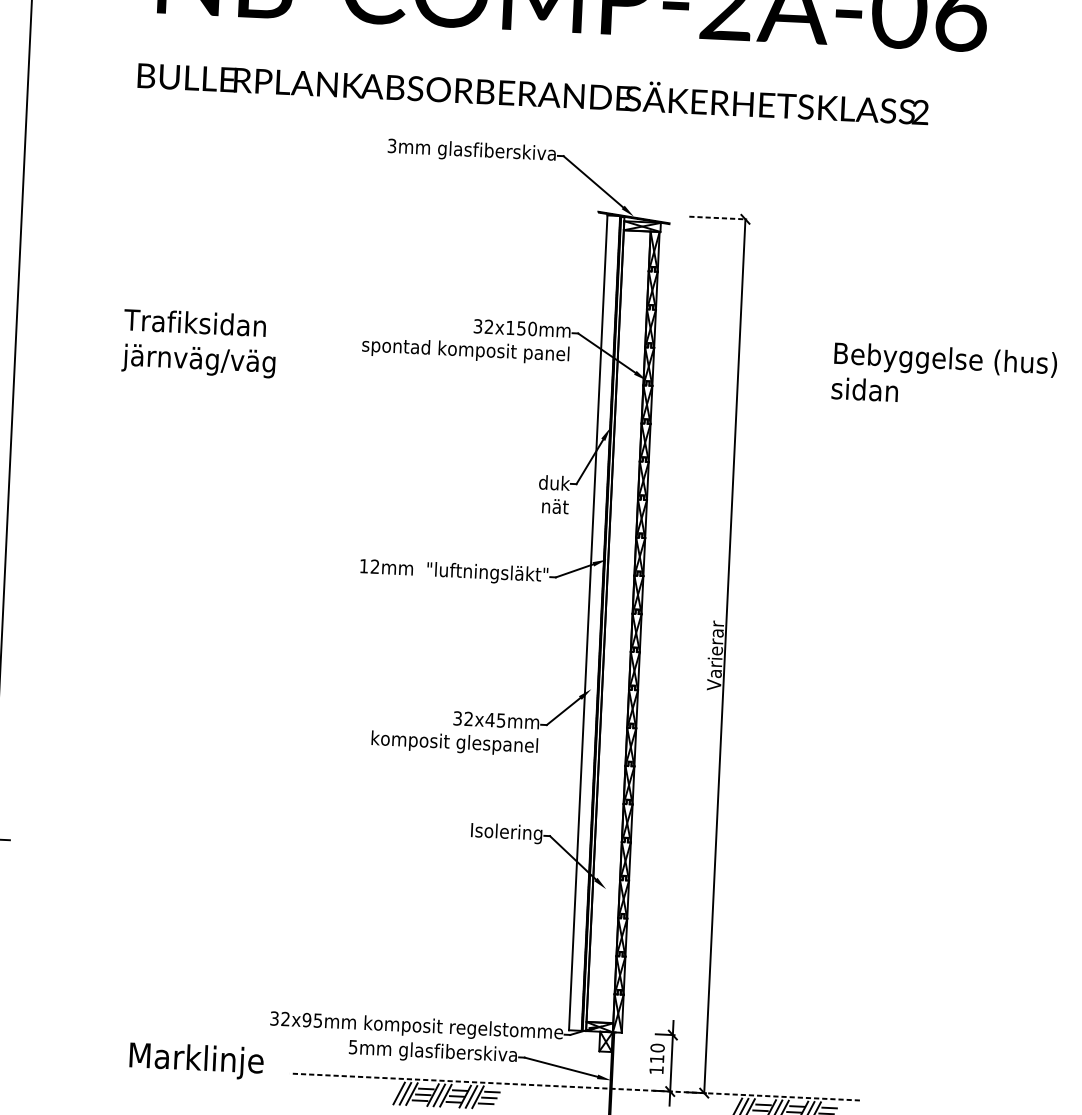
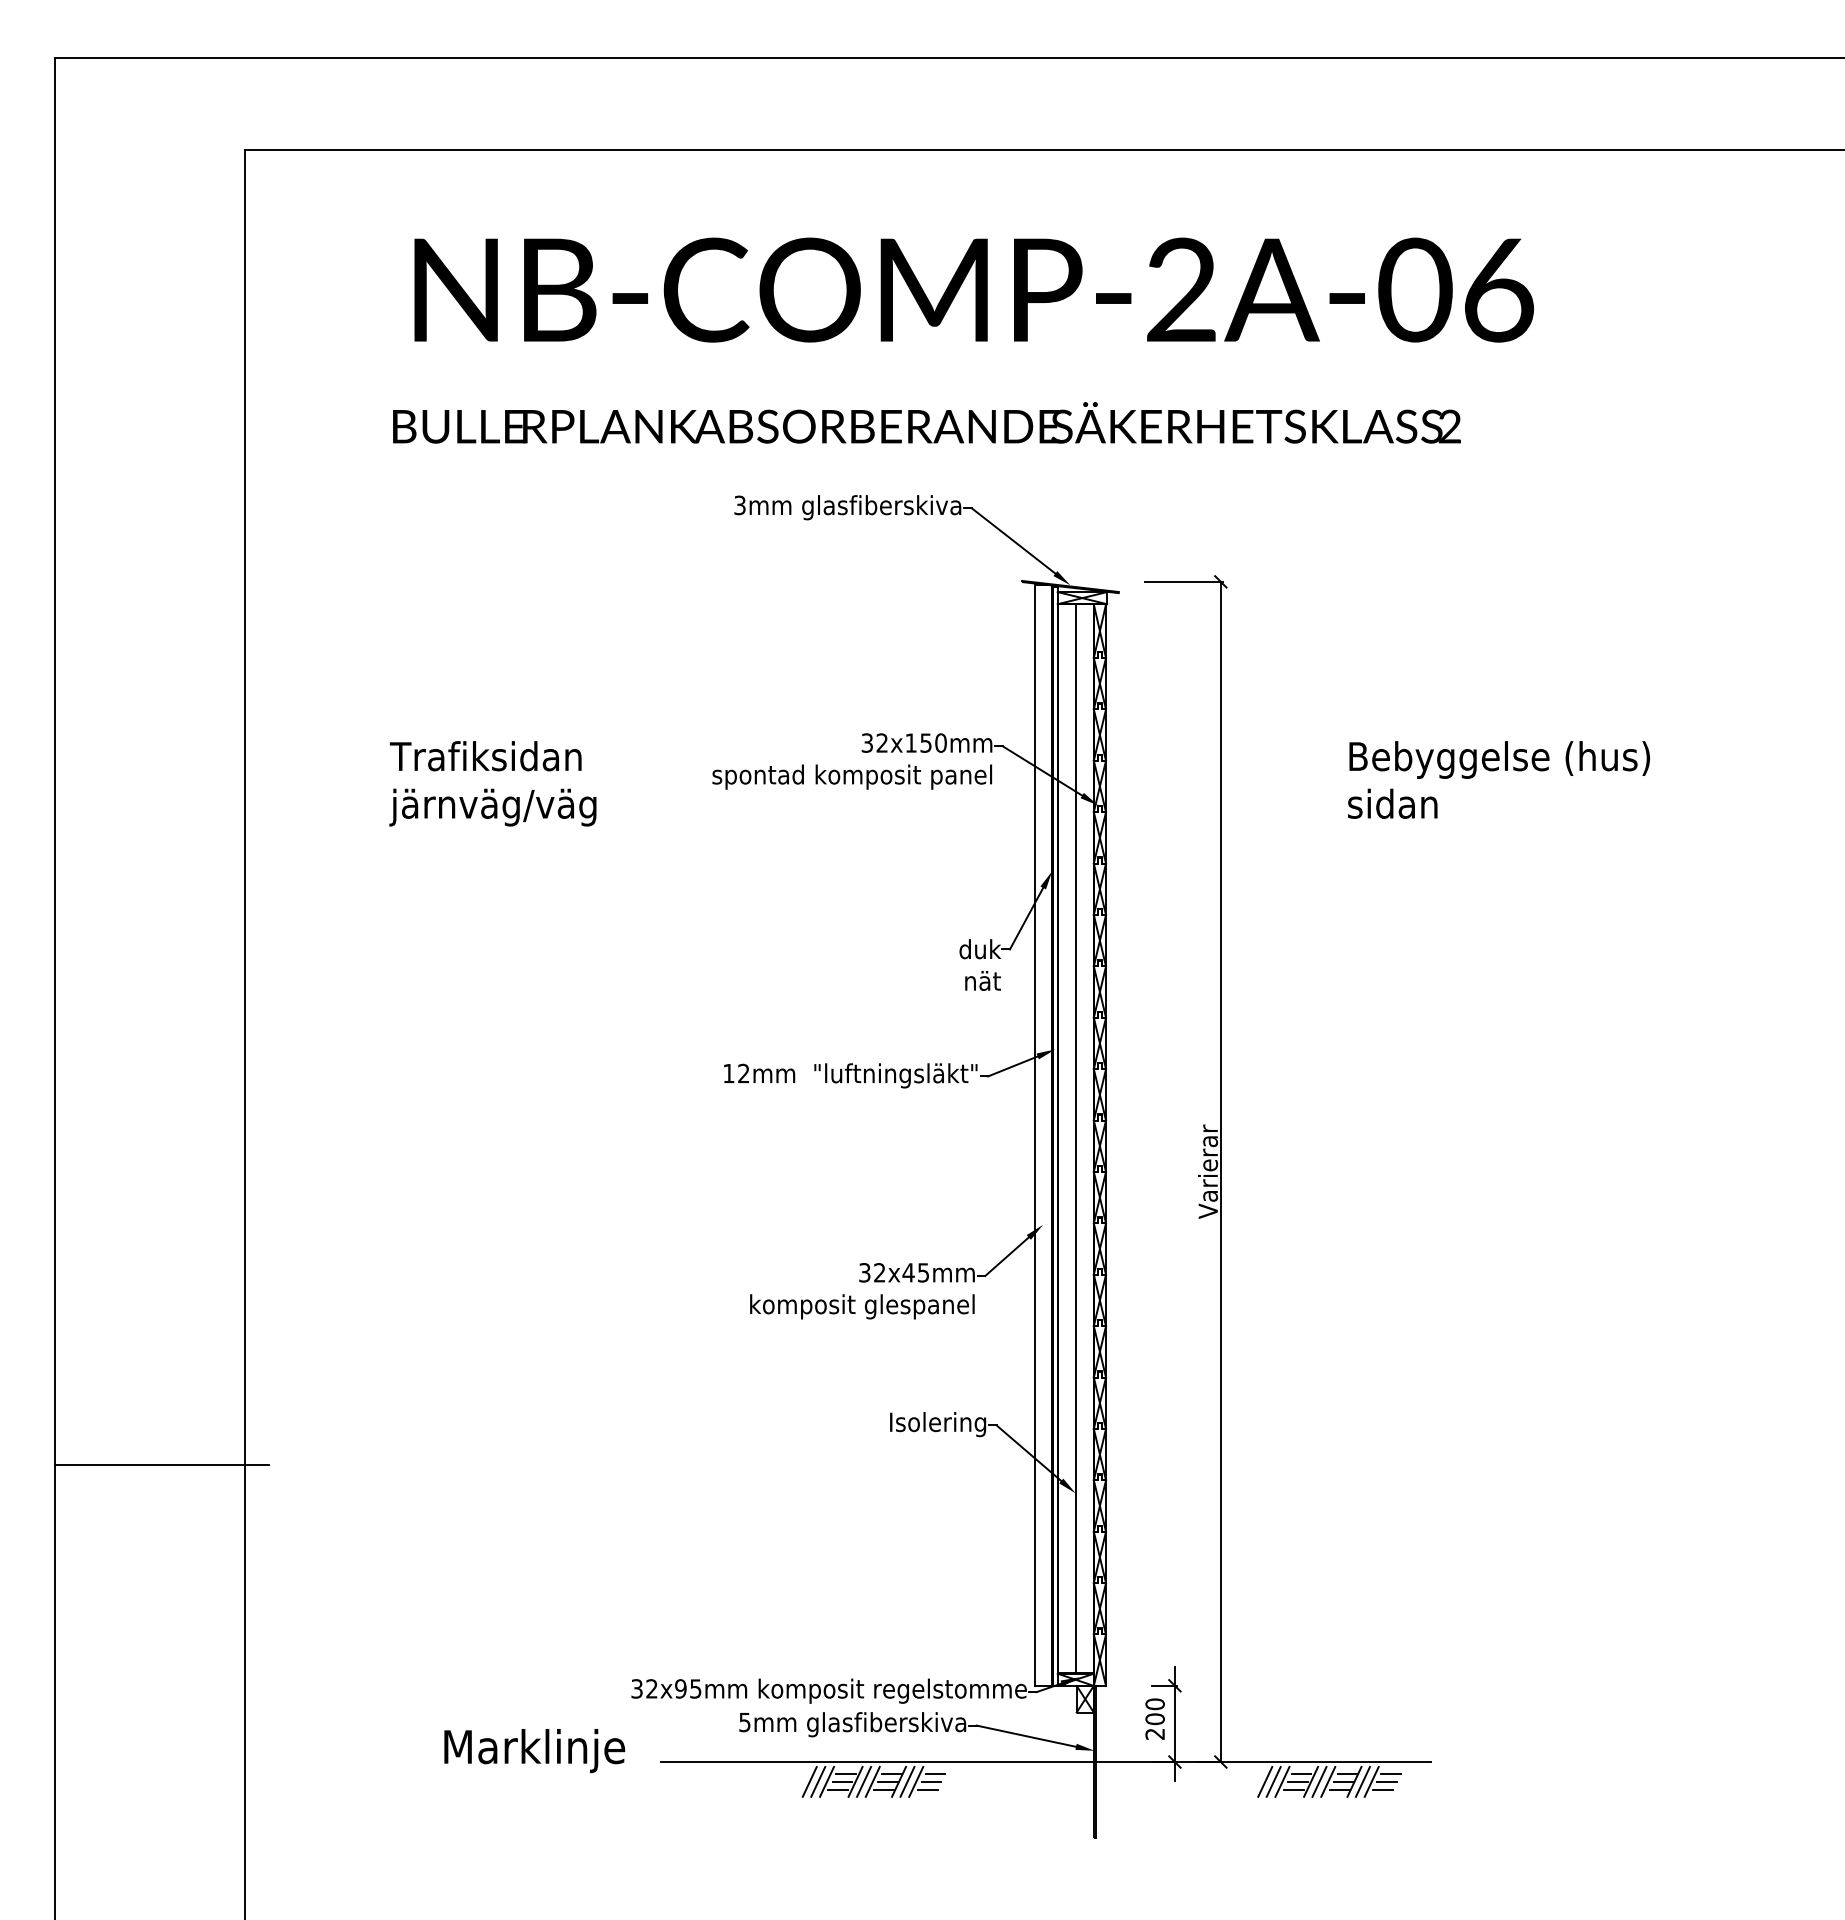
line: (718, 217) -> (1184, 581), dashed -> solid
line: (618, 626) -> (1075, 1138), added
text: (656, 1064) -> (1154, 1726), 110 -> 200
line: (574, 1087) -> (1045, 1762), dashed -> solid

